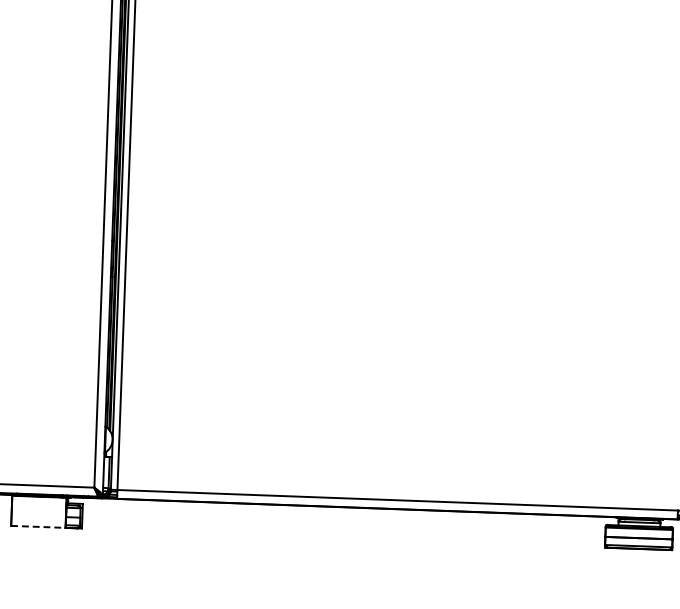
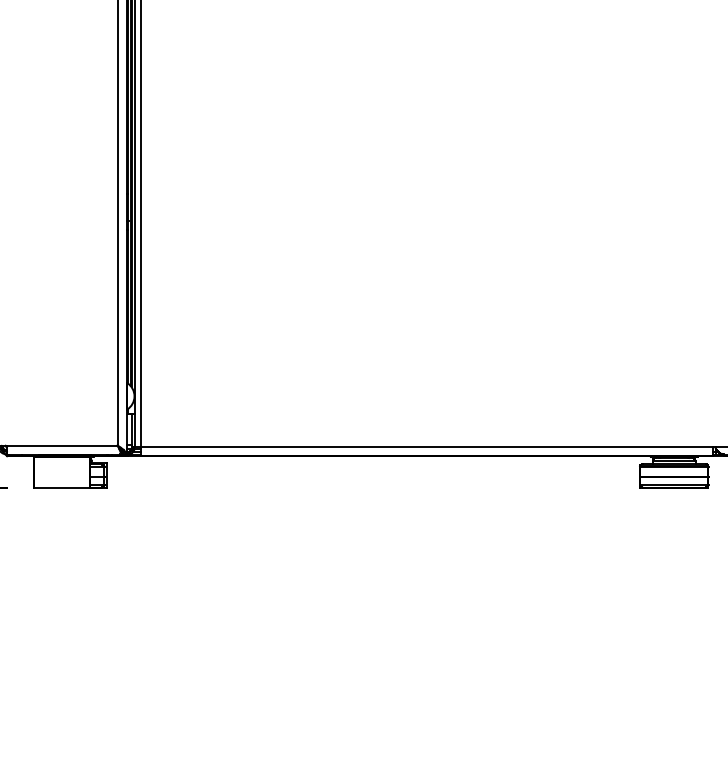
line: (38, 526) -> (62, 487), dashed -> solid

